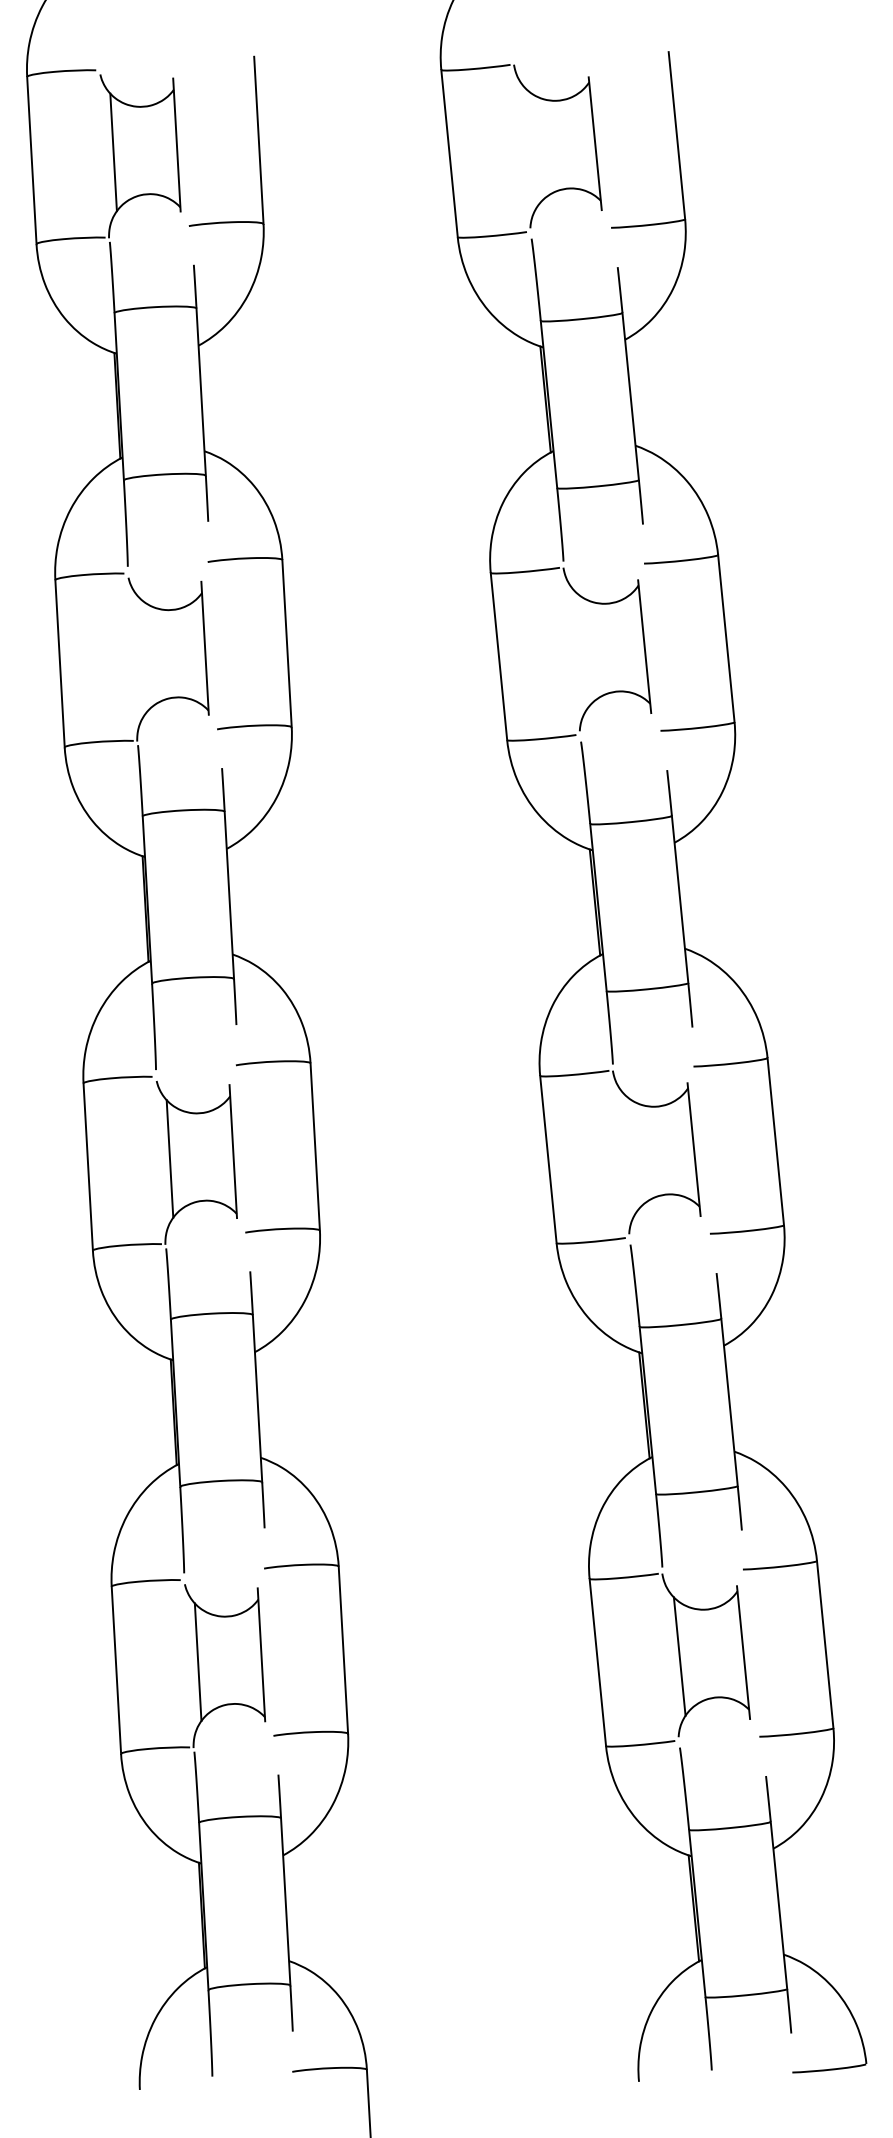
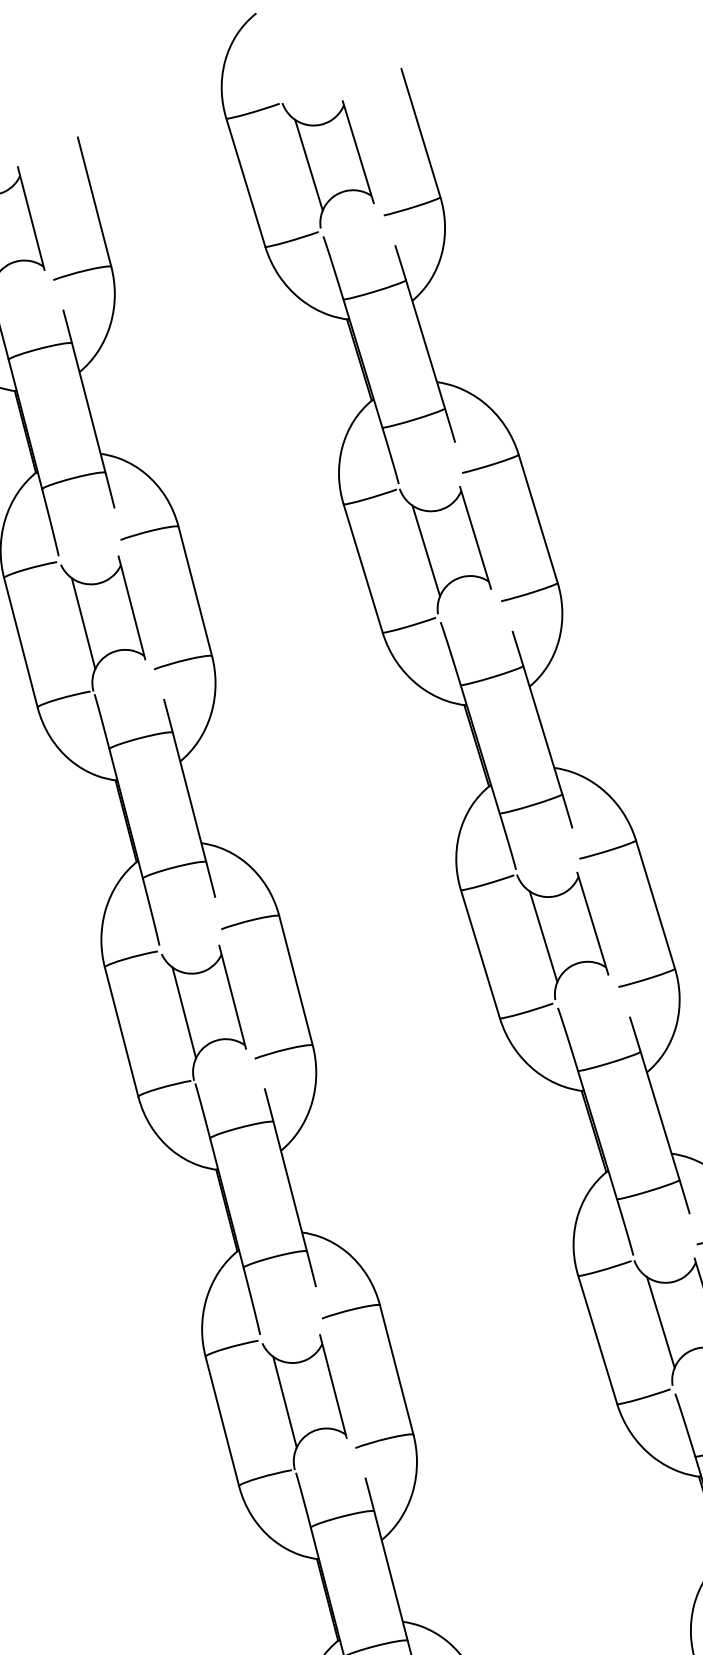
line: (531, 147) -> (309, 165), added
line: (580, 650) -> (425, 550), added
line: (141, 655) -> (83, 623), added
line: (630, 1153) -> (543, 936), added

